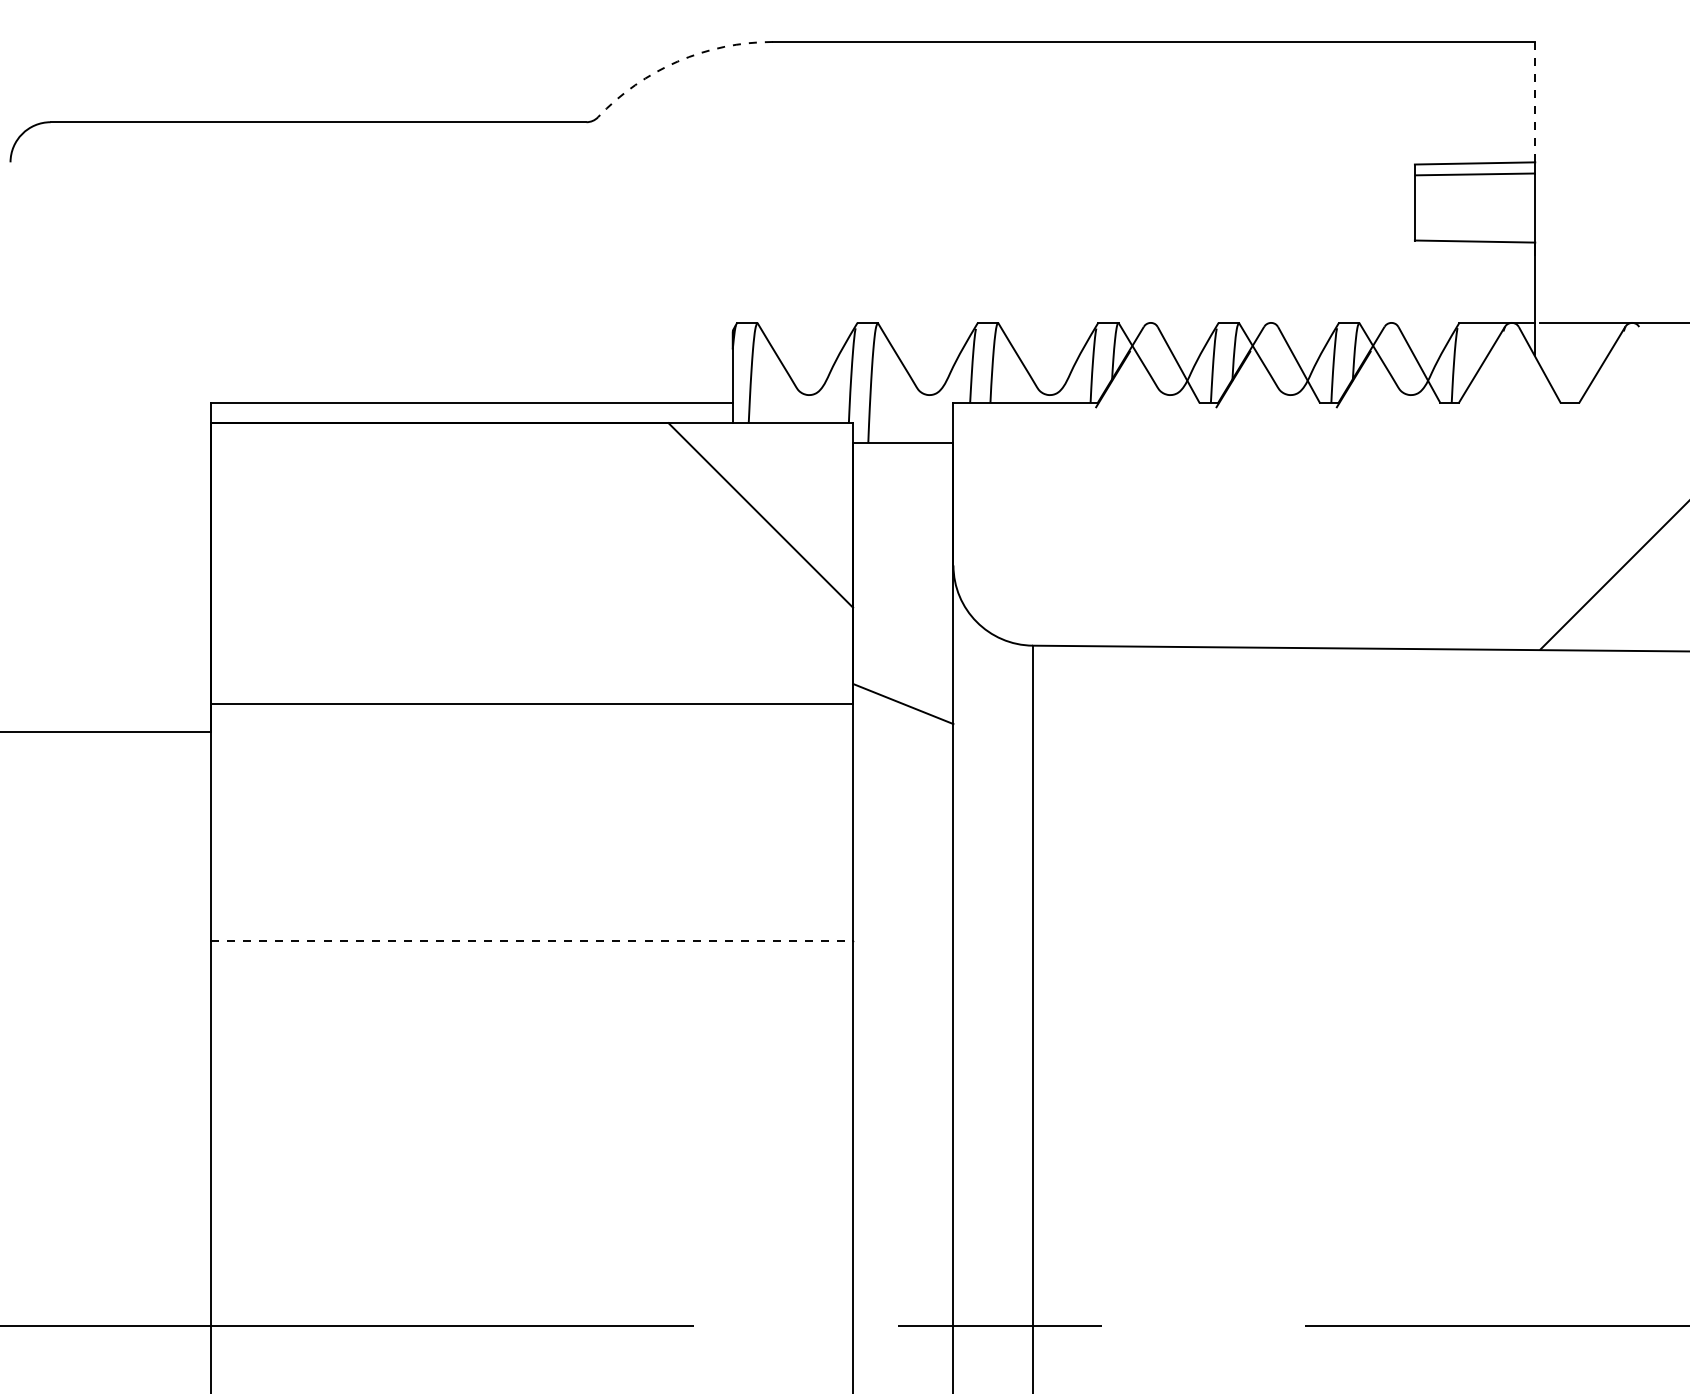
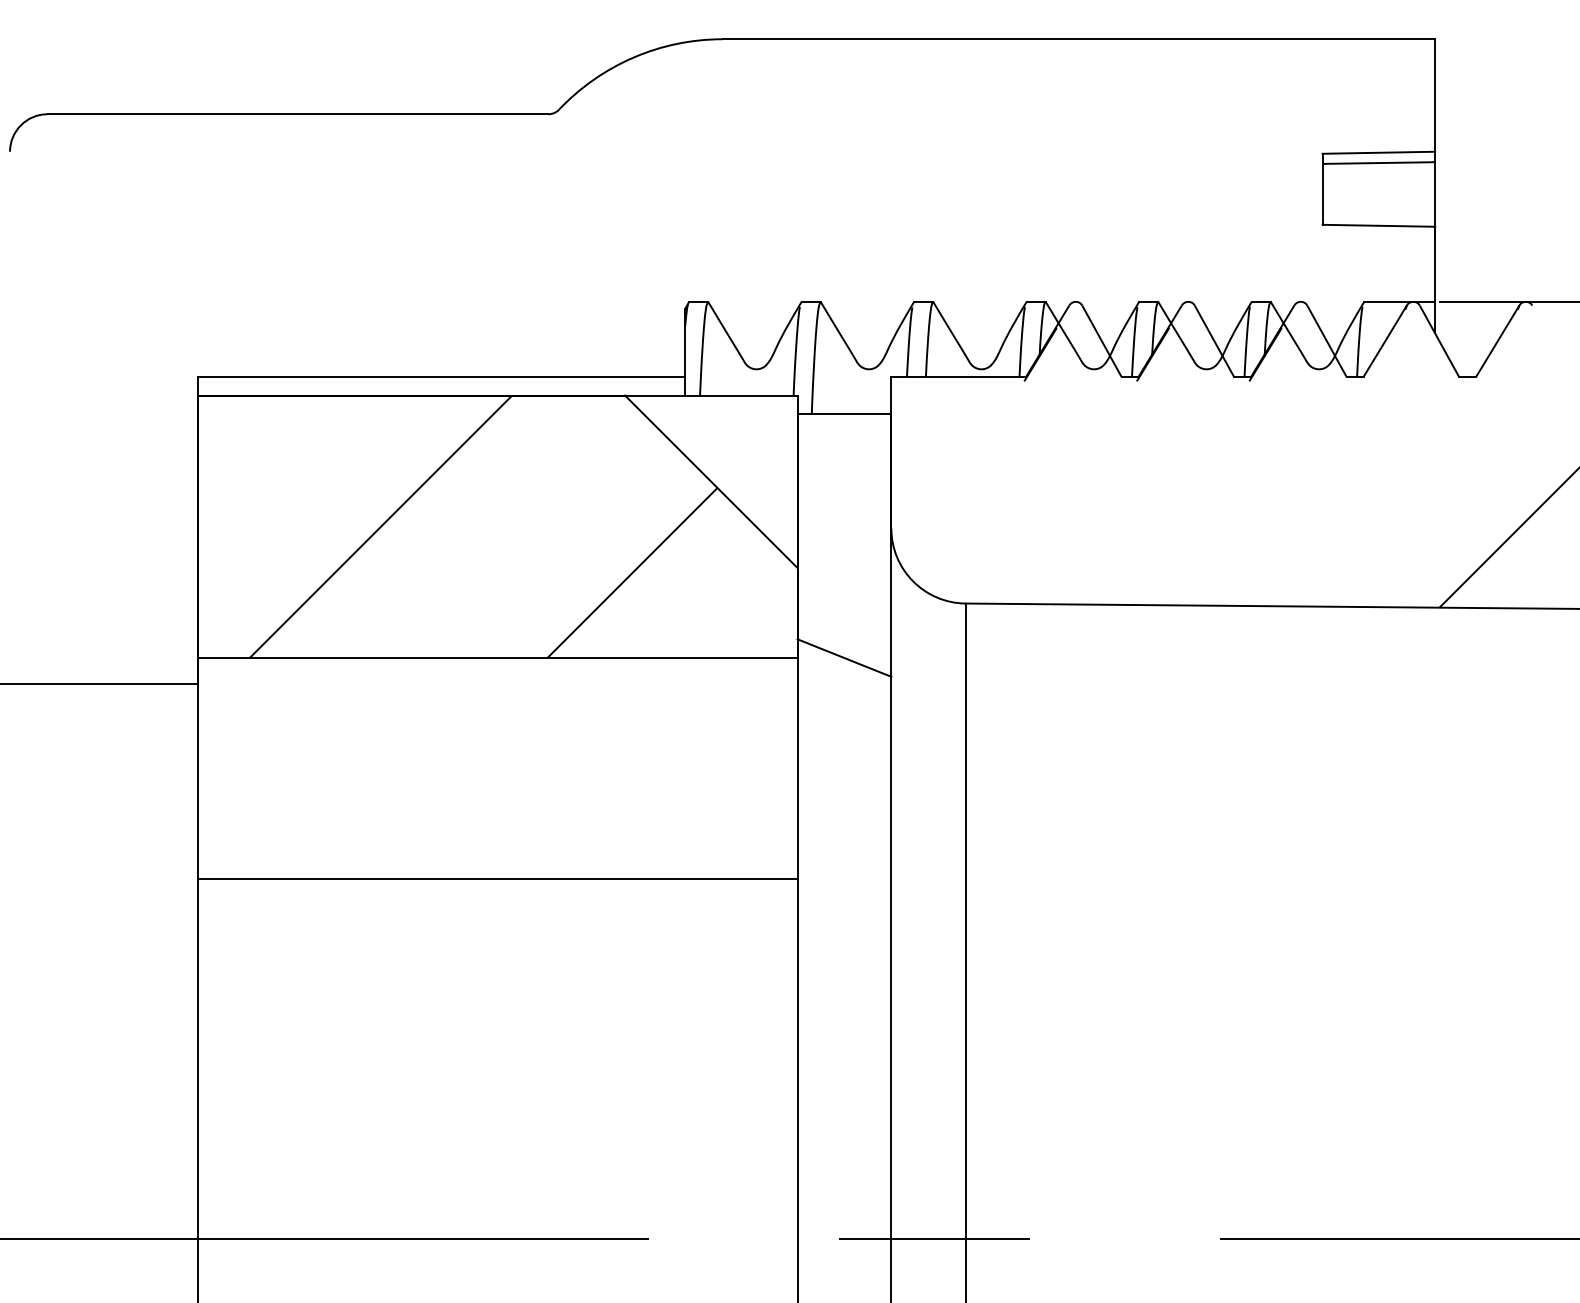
arc: (677, 61) -> (633, 57), dashed -> solid
line: (1535, 101) -> (1435, 94), dashed -> solid
hatch: (516, 563) -> (482, 526), added
line: (532, 940) -> (497, 879), dashed -> solid

